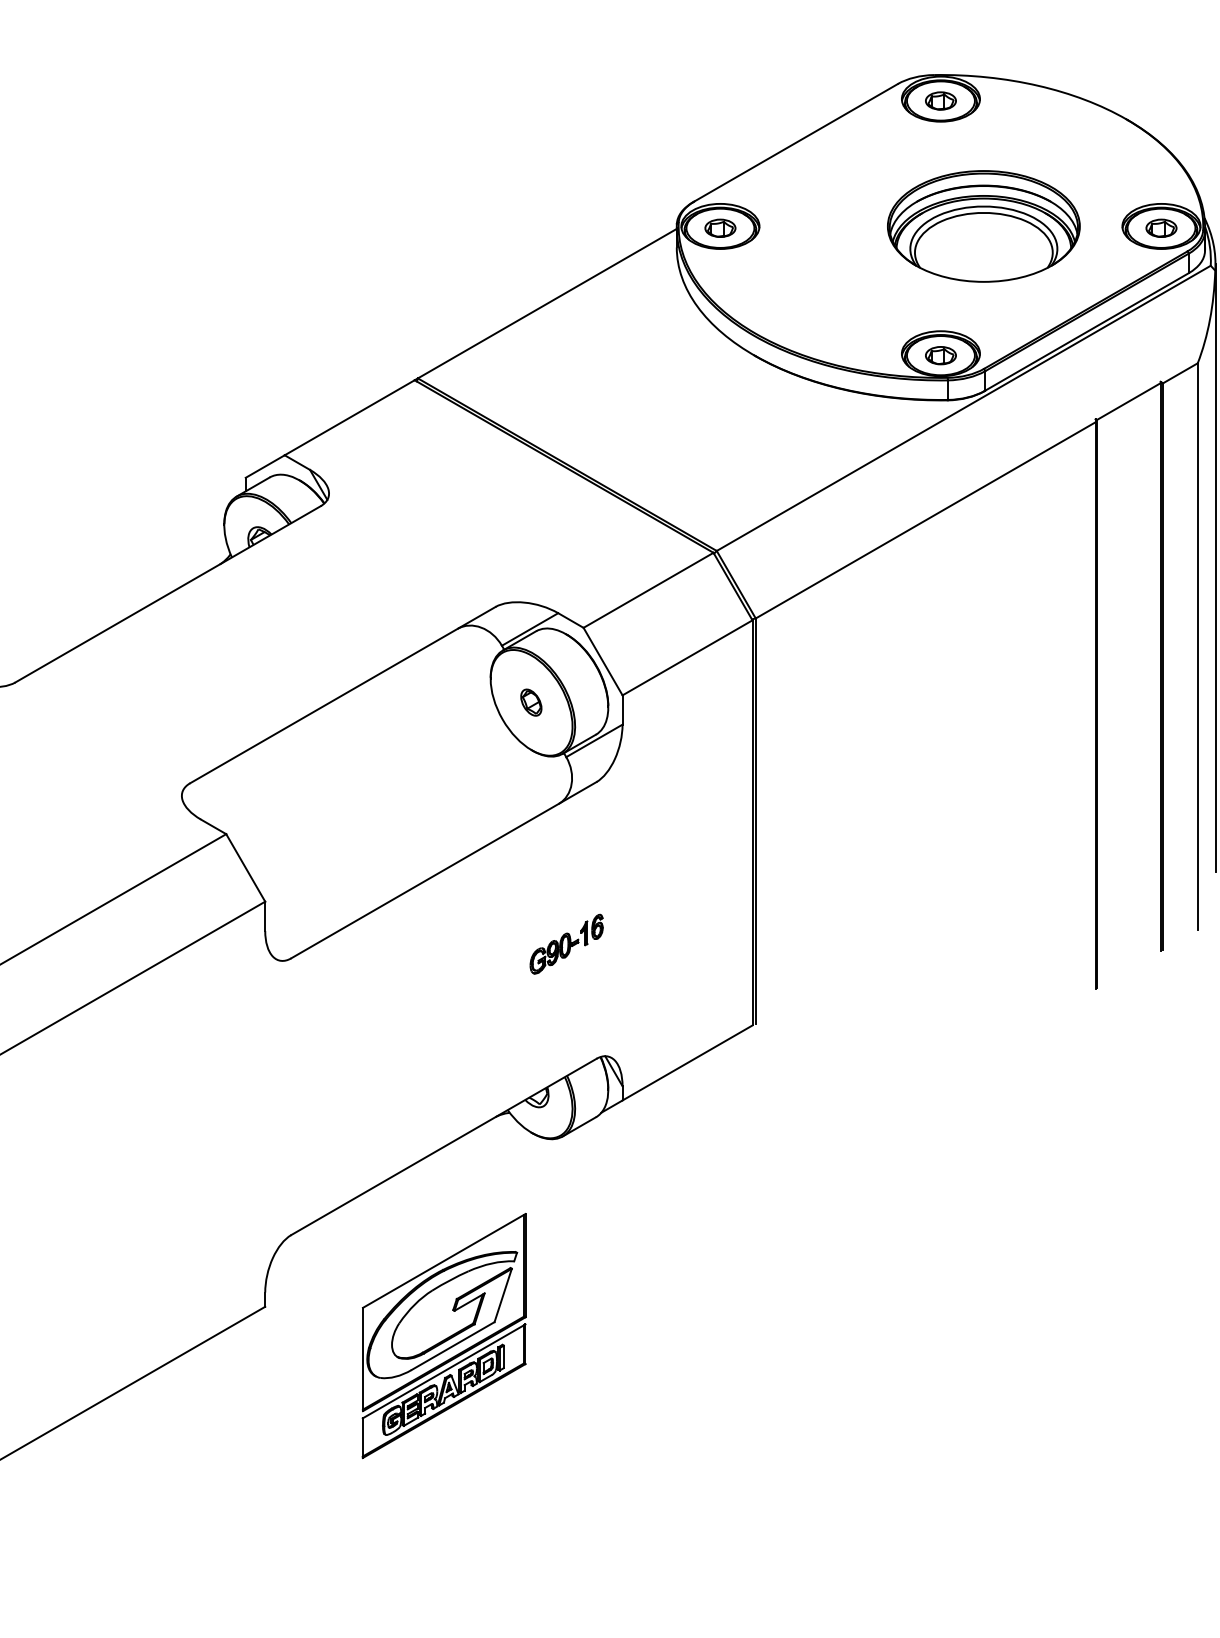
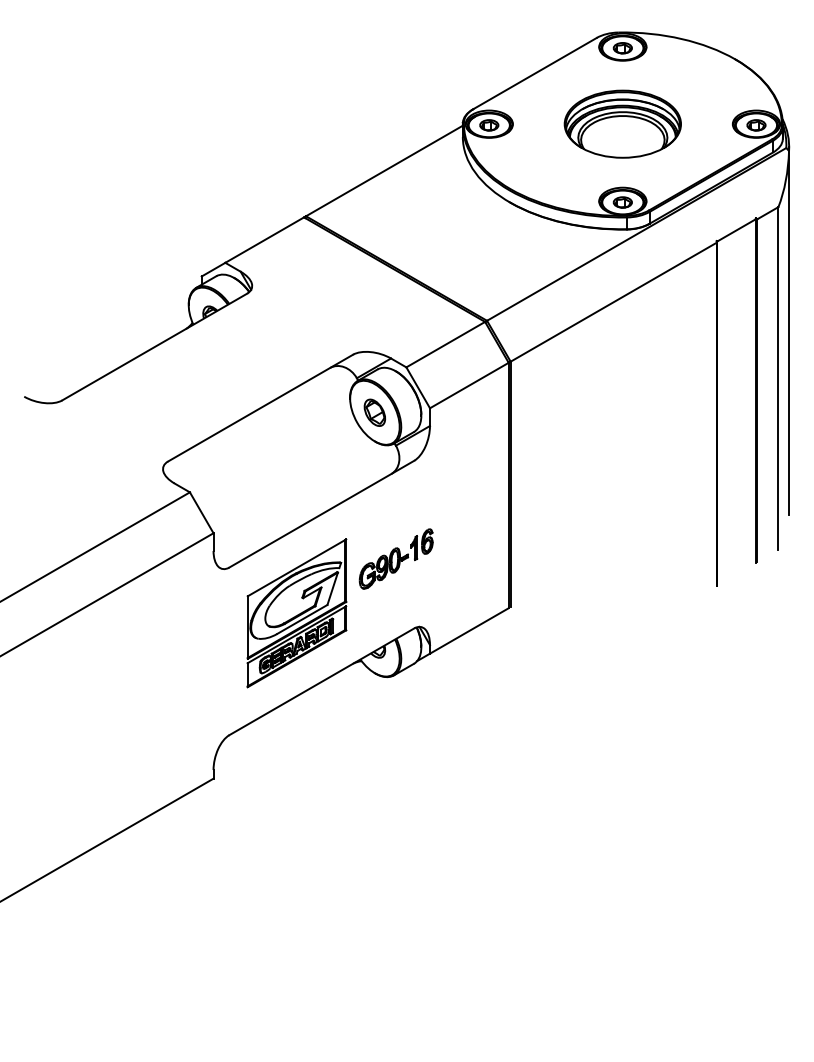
part: (983, 225) -> (622, 123), moved
part: (530, 702) -> (374, 412), size x1.67
part: (565, 943) -> (395, 558), size x1.67
part: (443, 1336) -> (296, 613), moved

